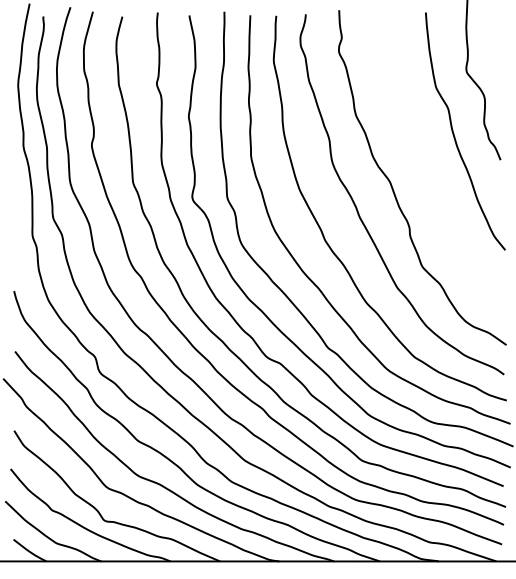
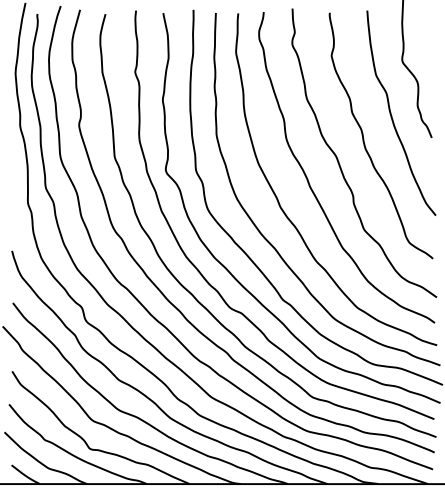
curve: (422, 161) -> (364, 139), added

